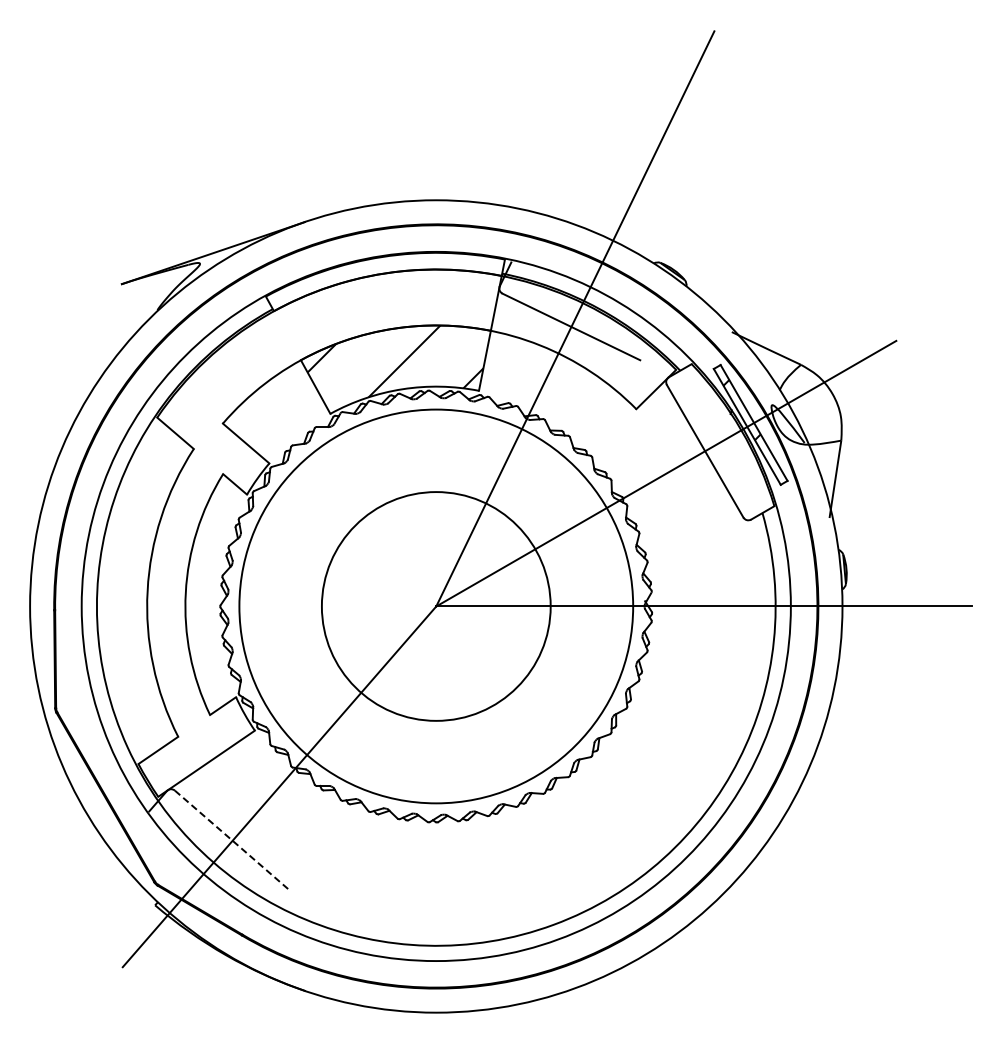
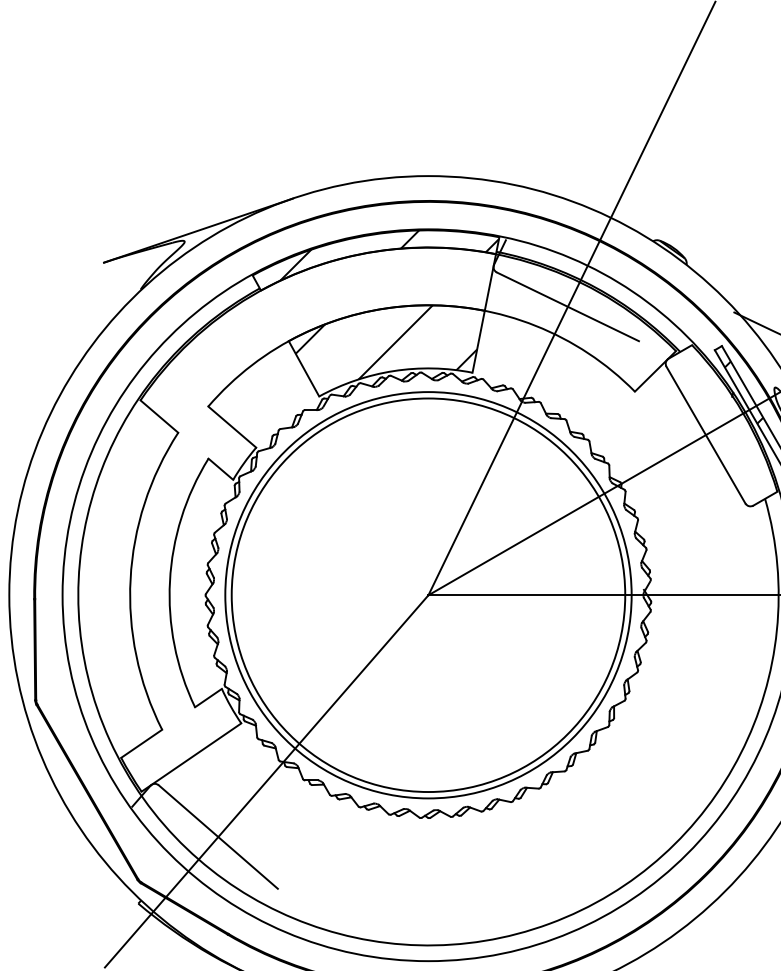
hatch: (398, 276) -> (389, 254), added
circle: (435, 606) -> (427, 595), size x1.67
line: (233, 841) -> (219, 837), dashed -> solid

